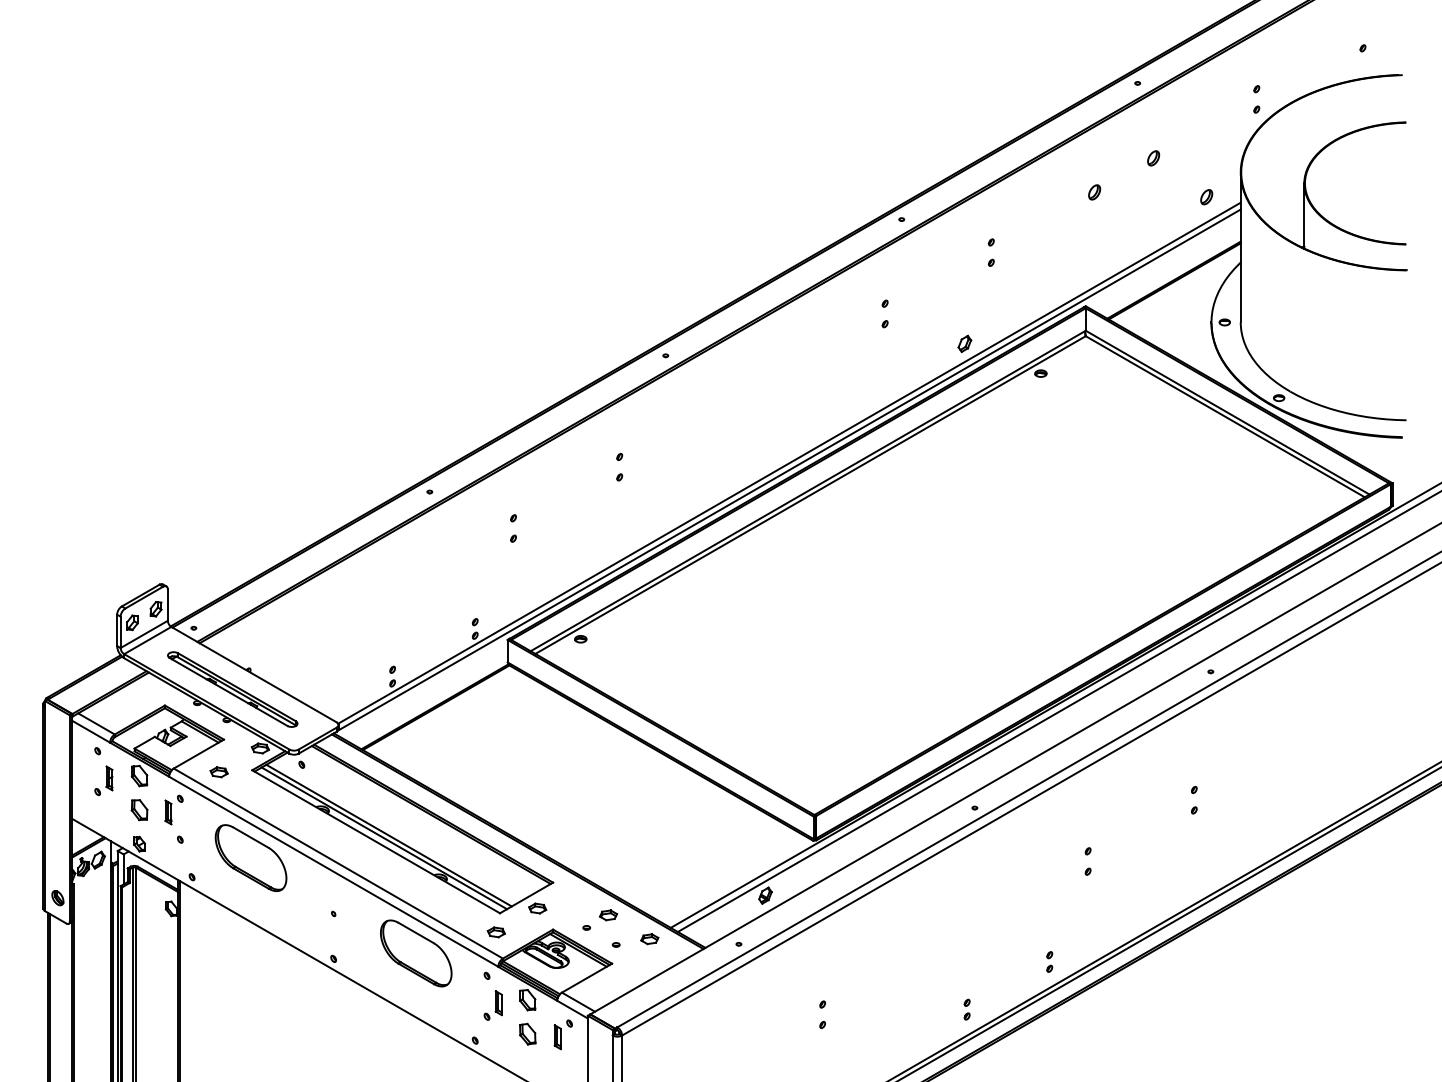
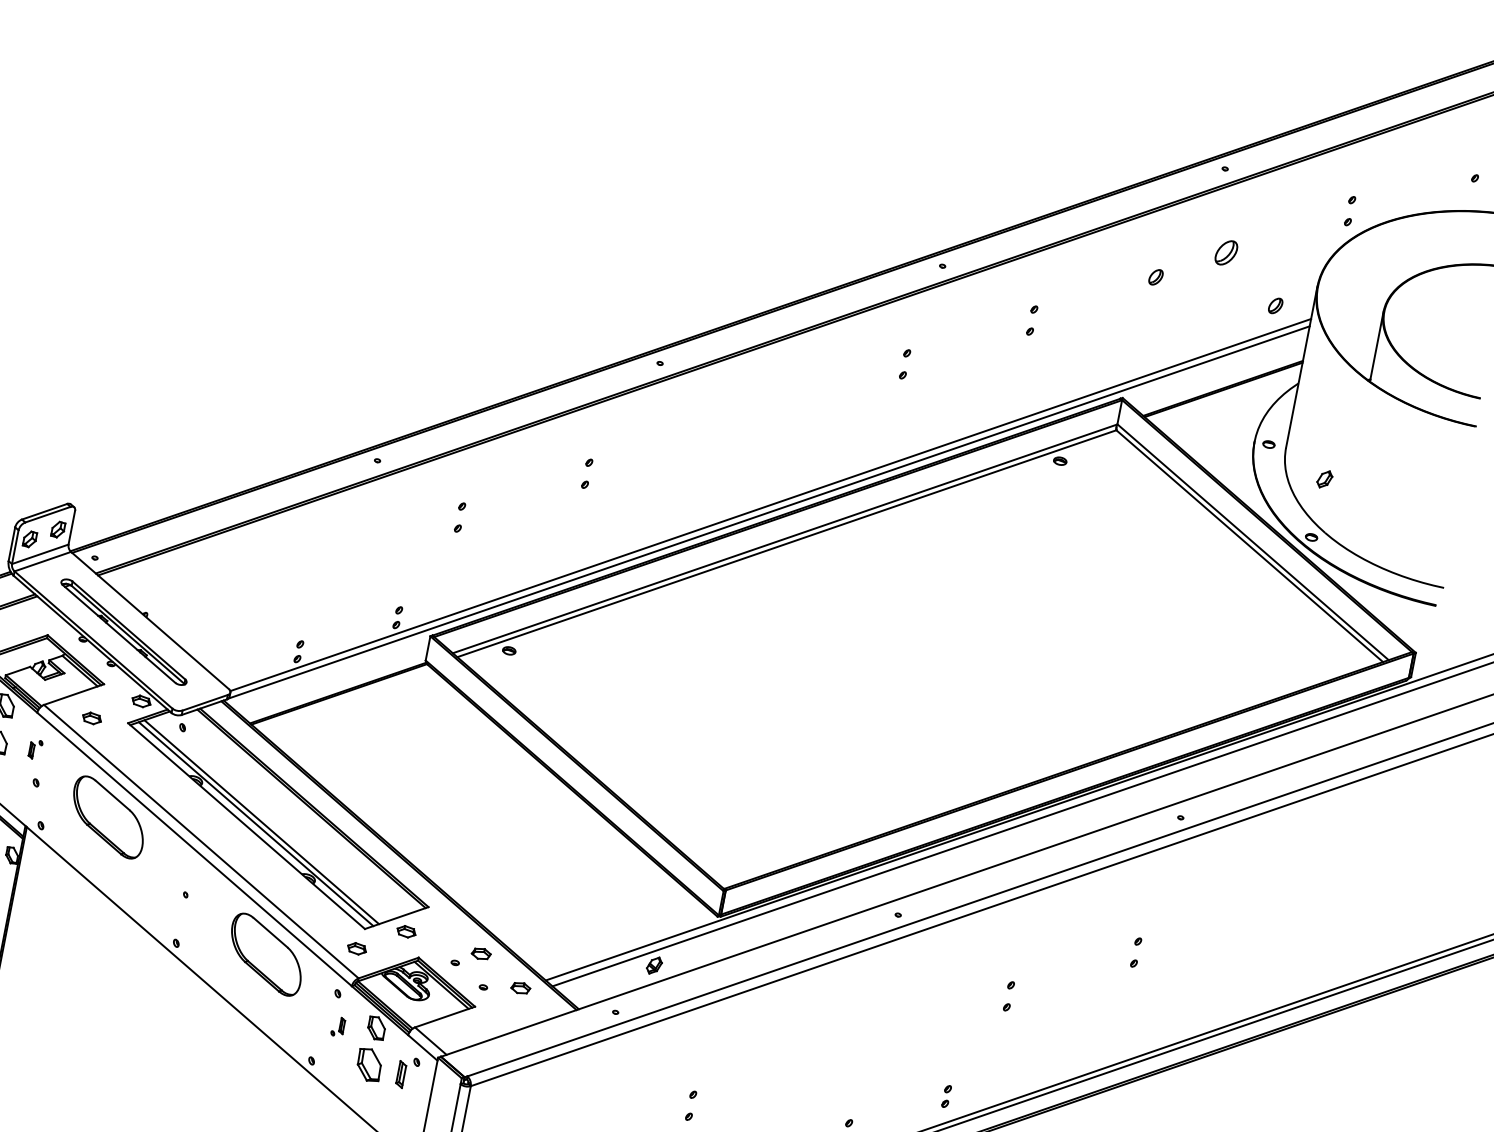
part: (1153, 158) -> (1226, 253), size x1.6
part: (964, 343) -> (1324, 478), moved
part: (173, 809) -> (35, 748), size x0.6
part: (492, 1005) -> (337, 1026), size x0.6
part: (527, 1033) -> (369, 1064), size x1.4

